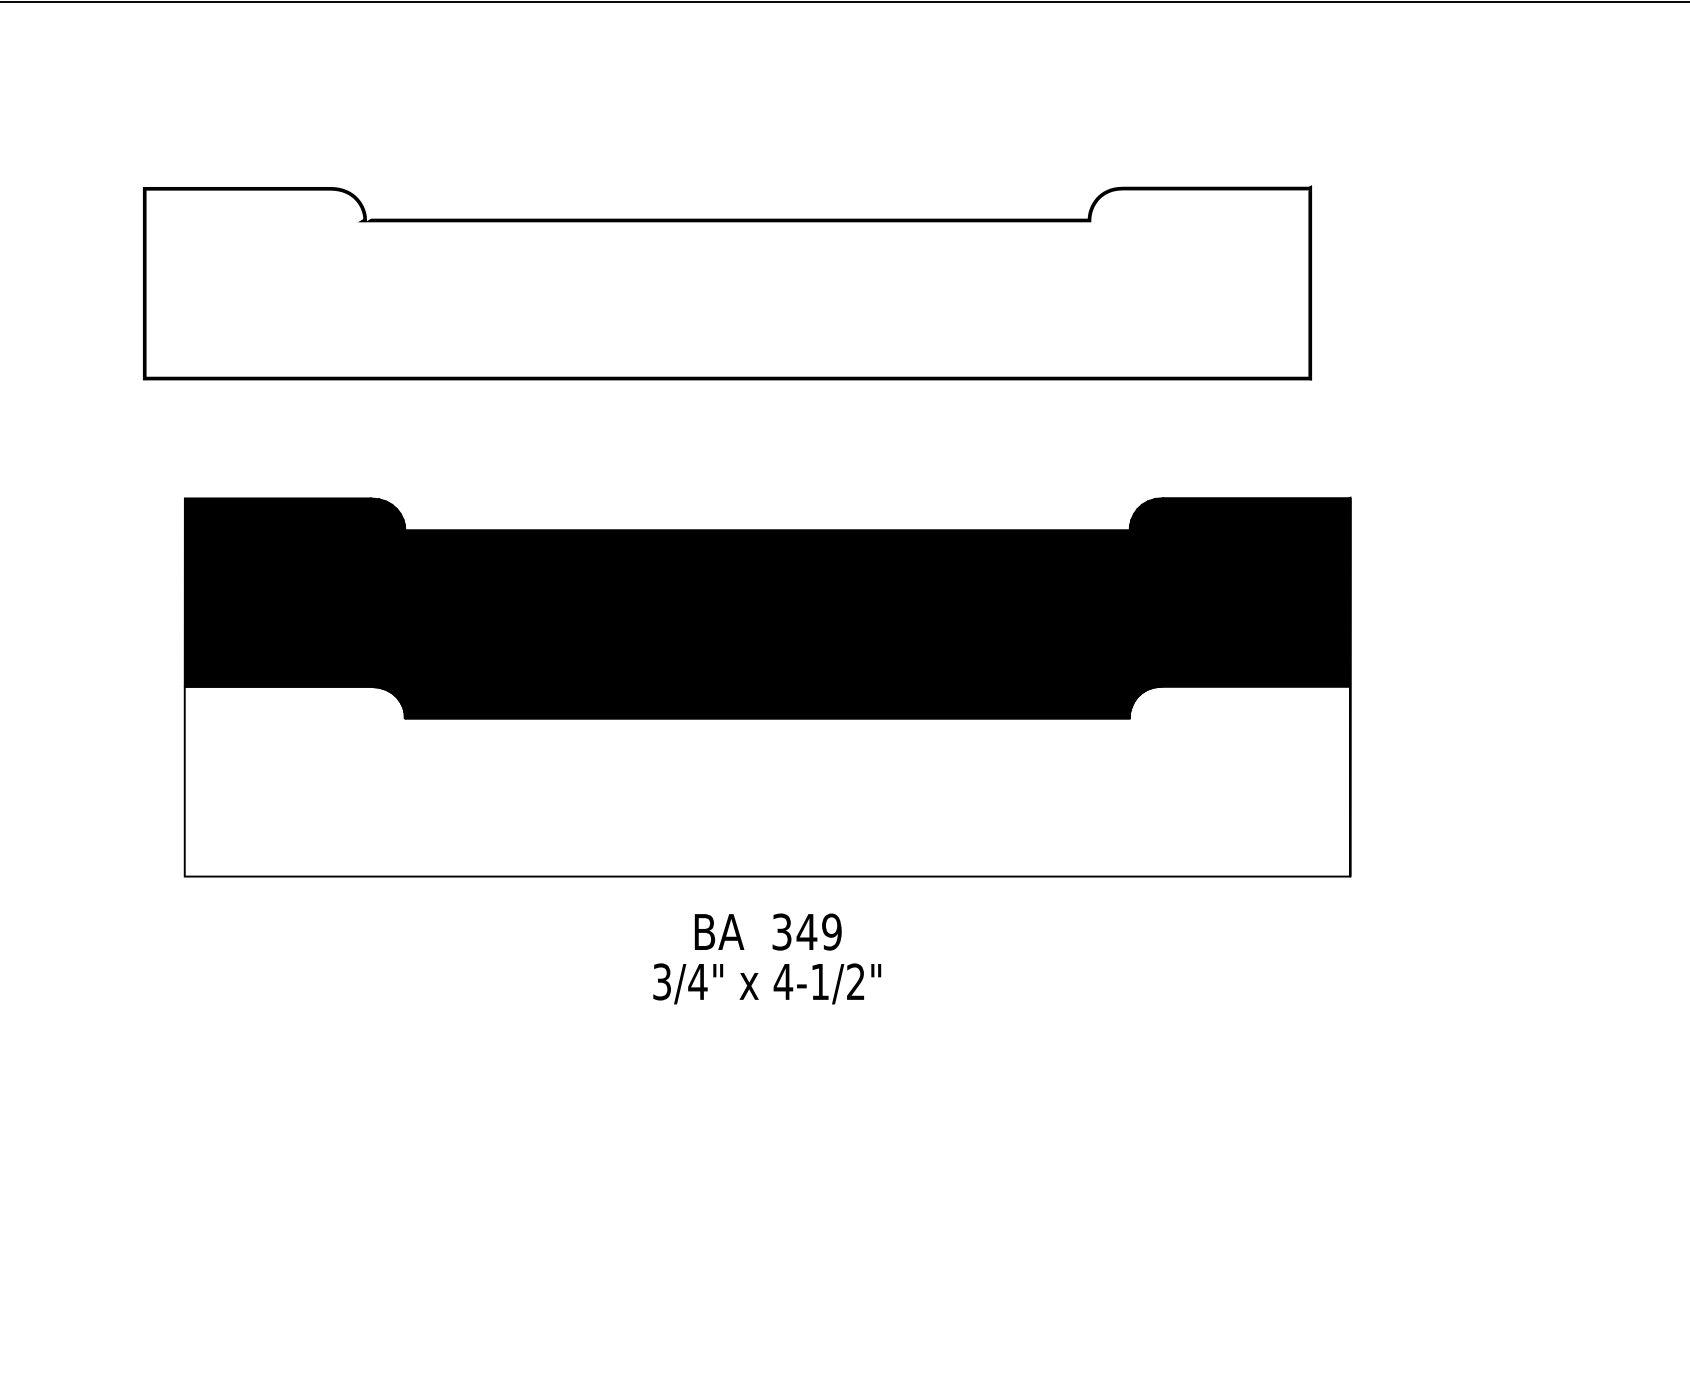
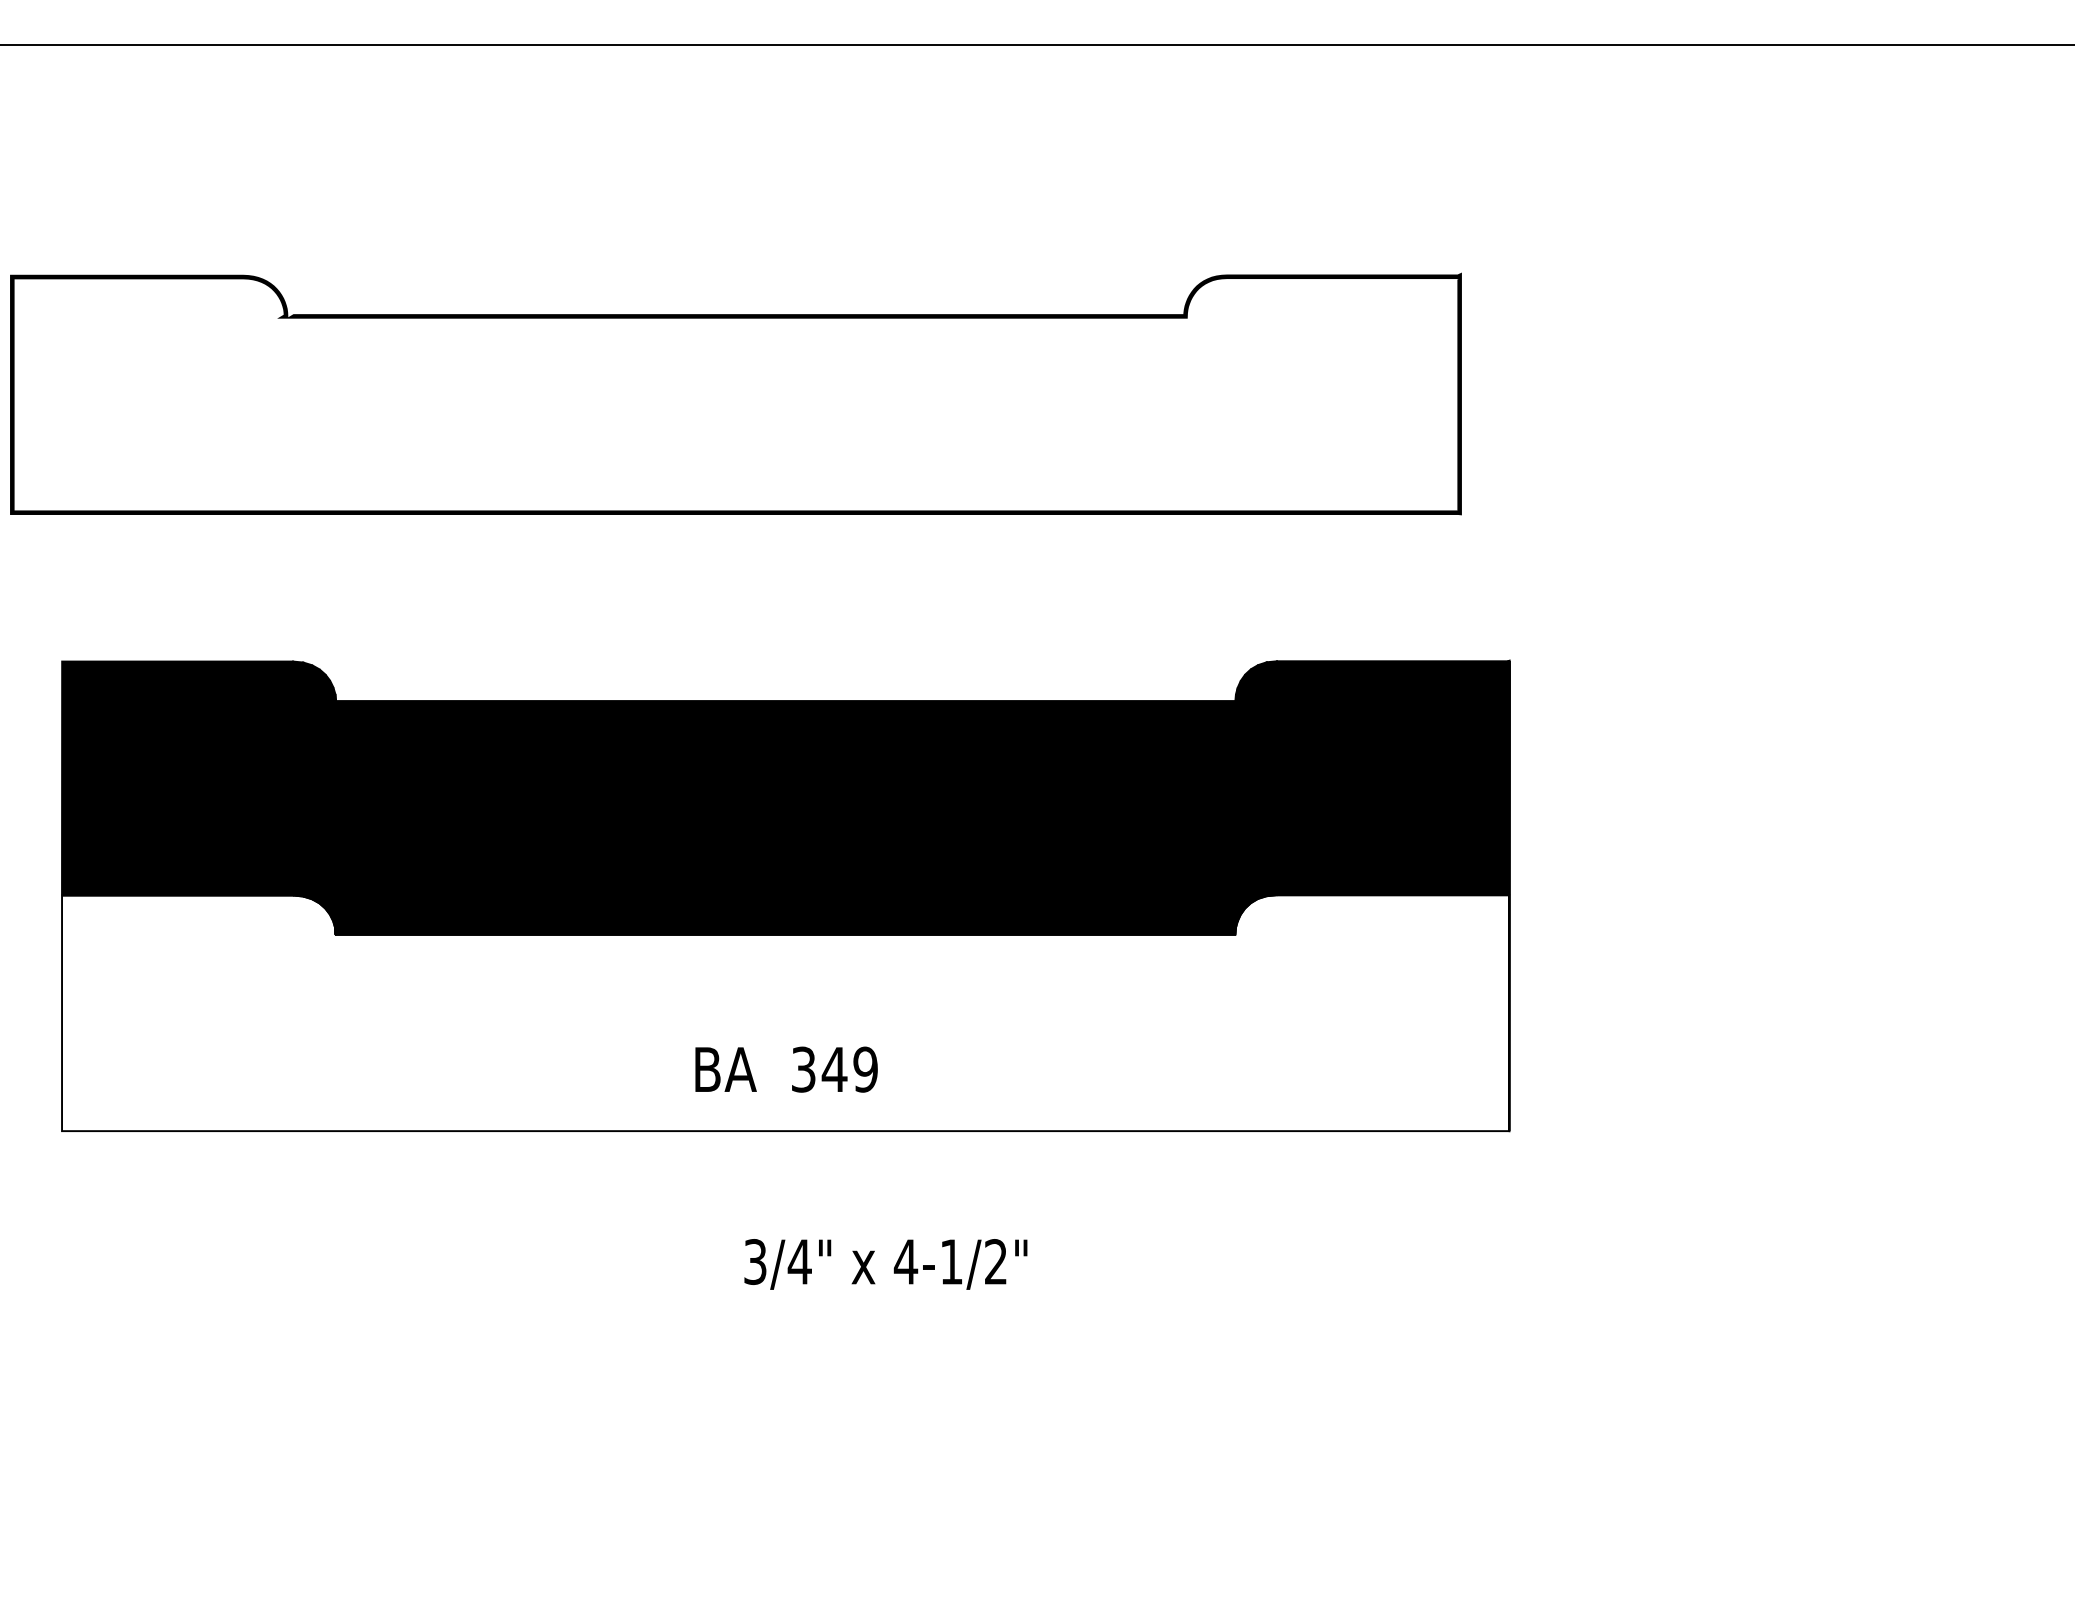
text: (767, 931) -> (785, 1068), moved
text: (767, 983) -> (886, 1263), moved

